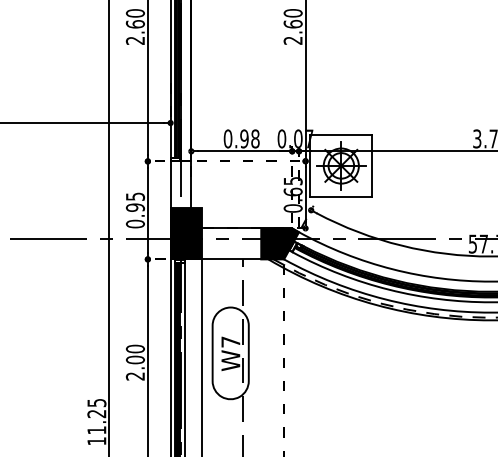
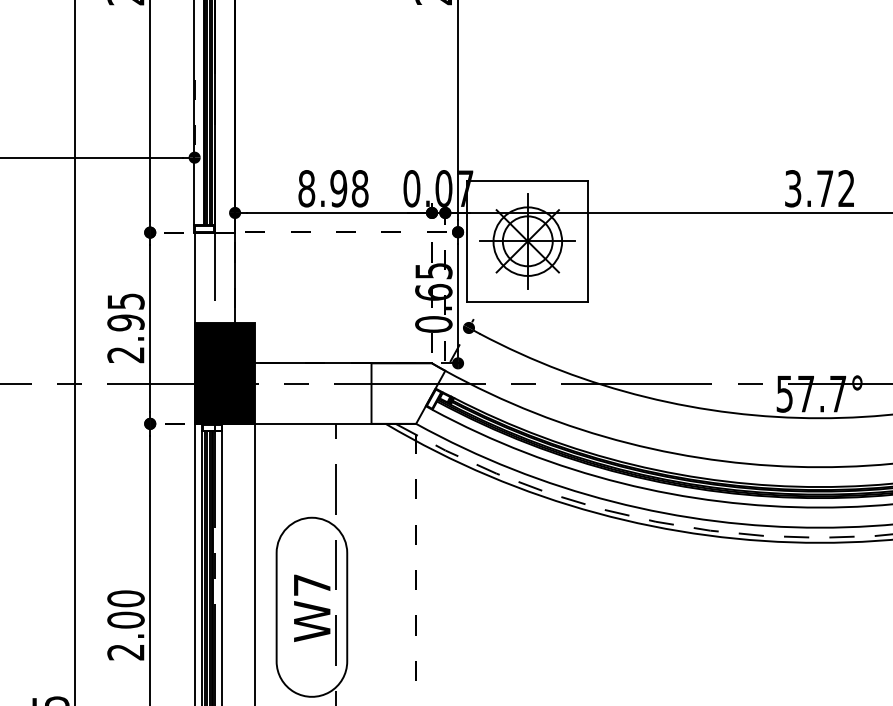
text: (227, 138) -> (305, 187), 0.98 -> 8.98
text: (135, 223) -> (126, 353), 0.95 -> 2.95
fill: (280, 243) -> (409, 392), removed

